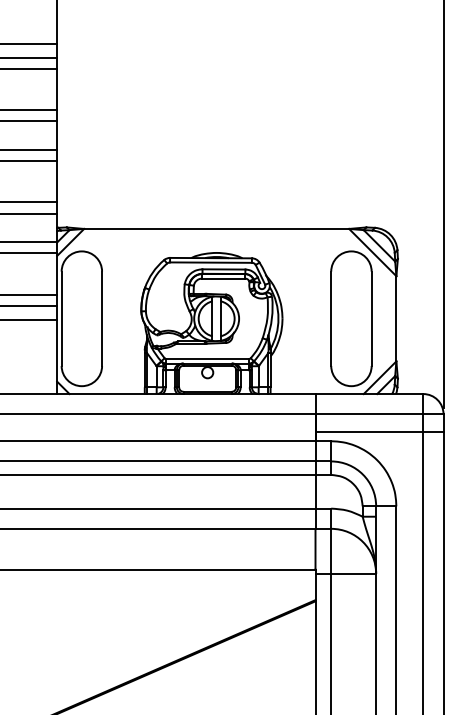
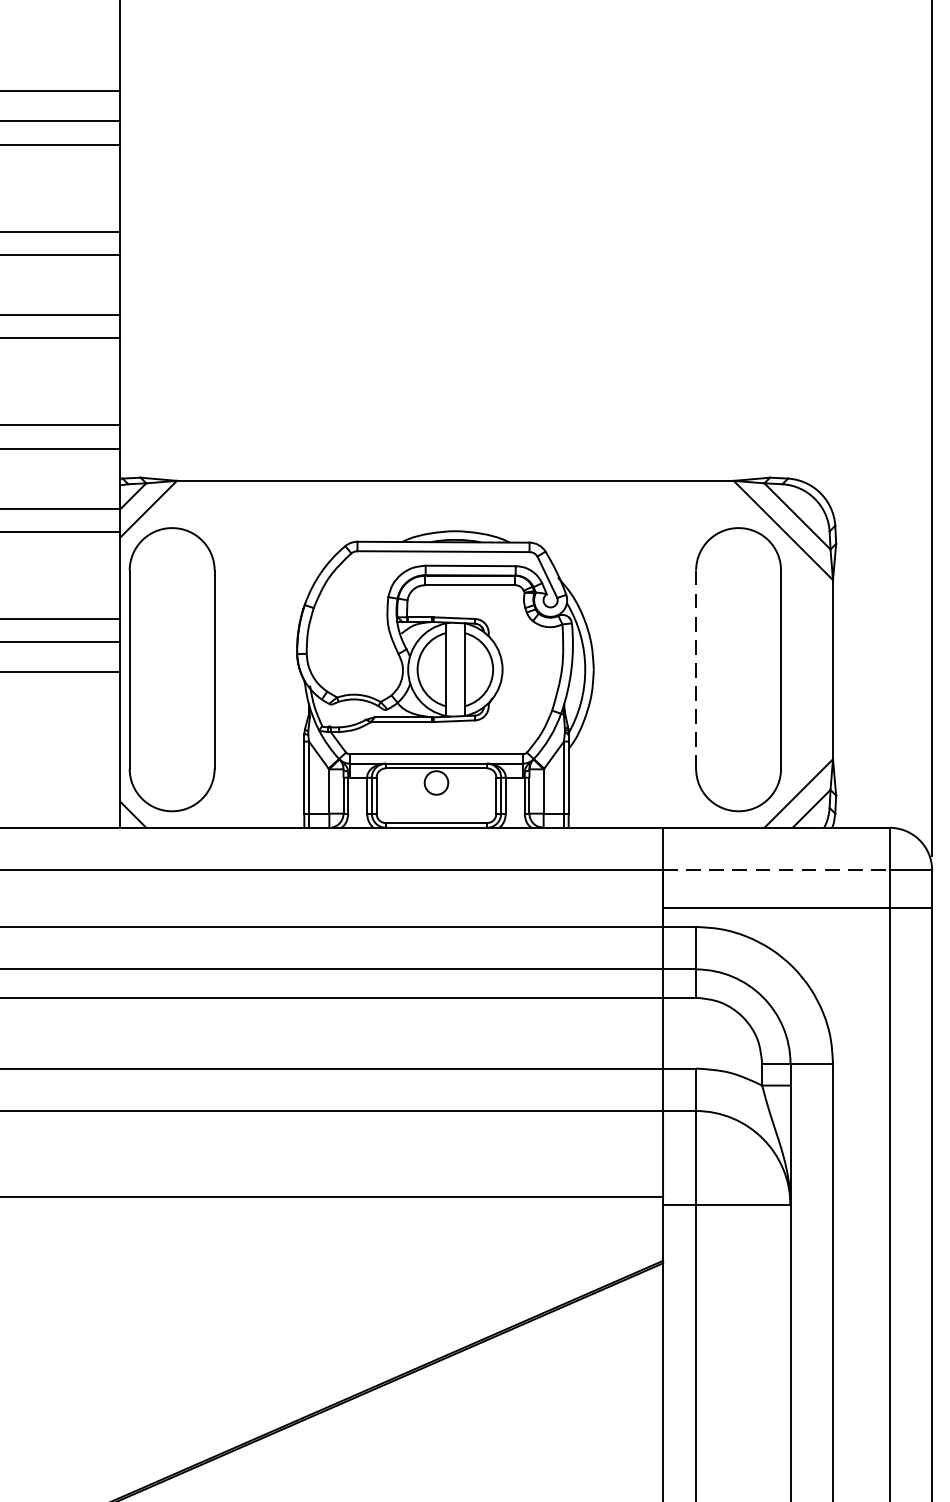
line: (331, 319) -> (696, 671), solid -> dashed
line: (369, 414) -> (776, 870), solid -> dashed

